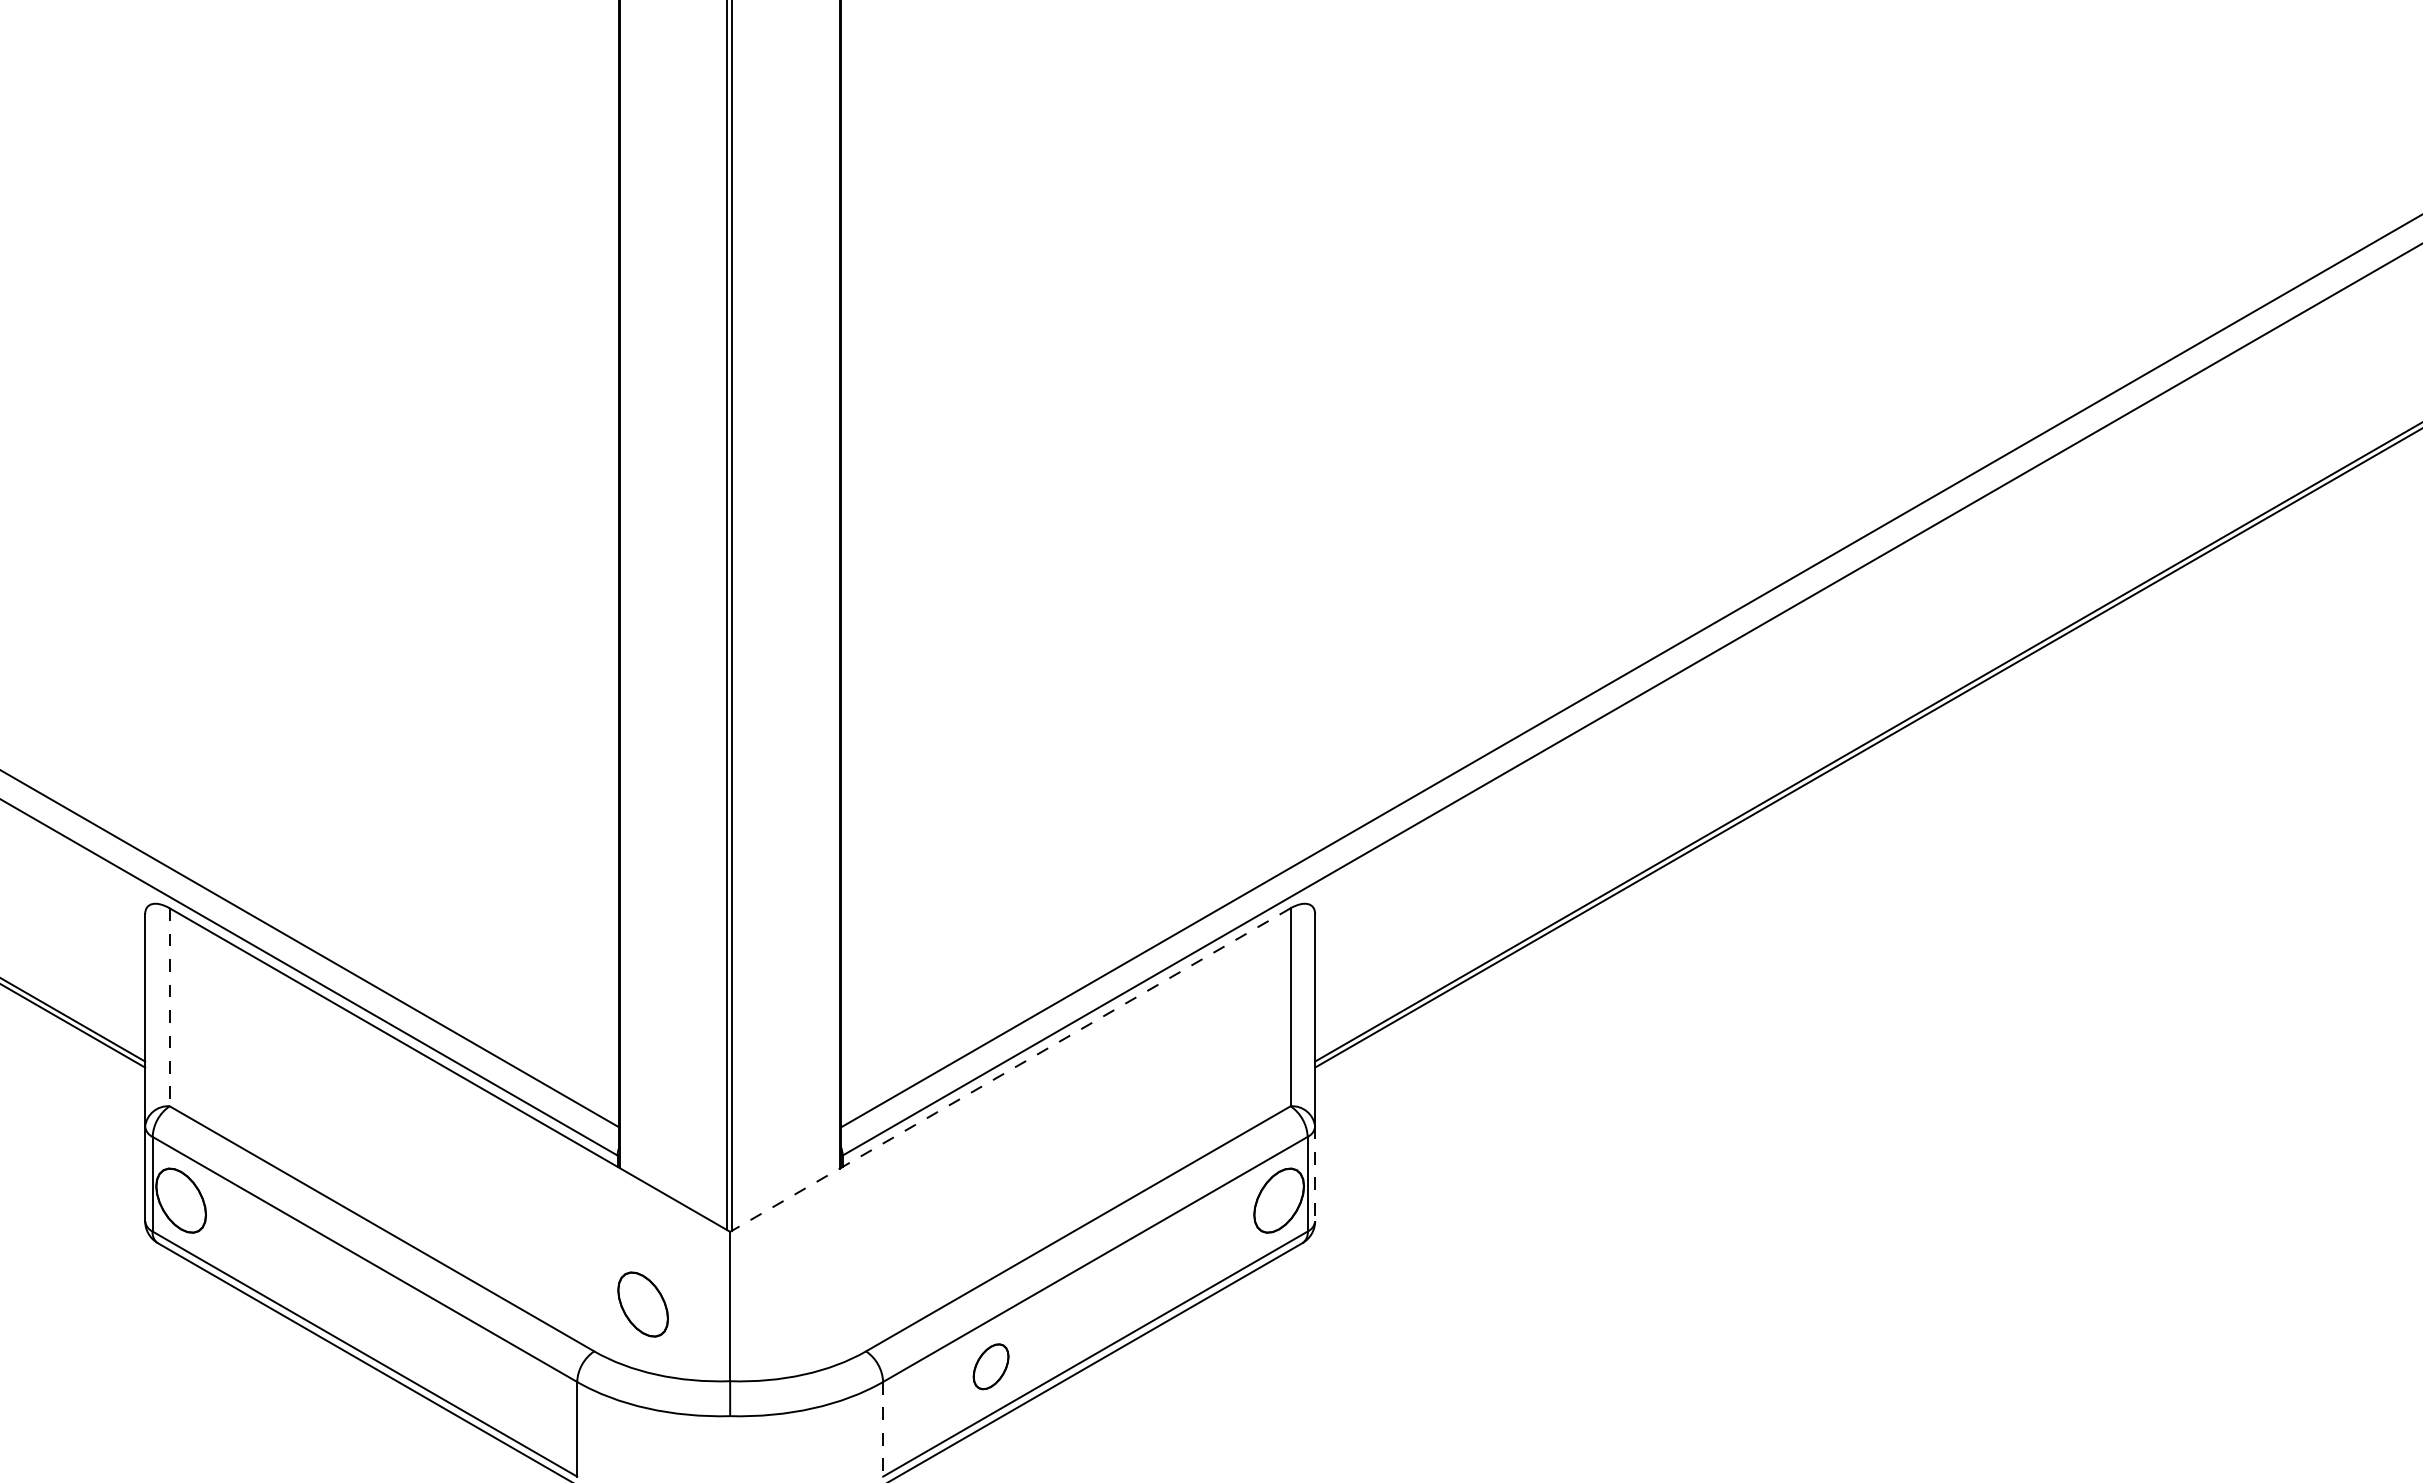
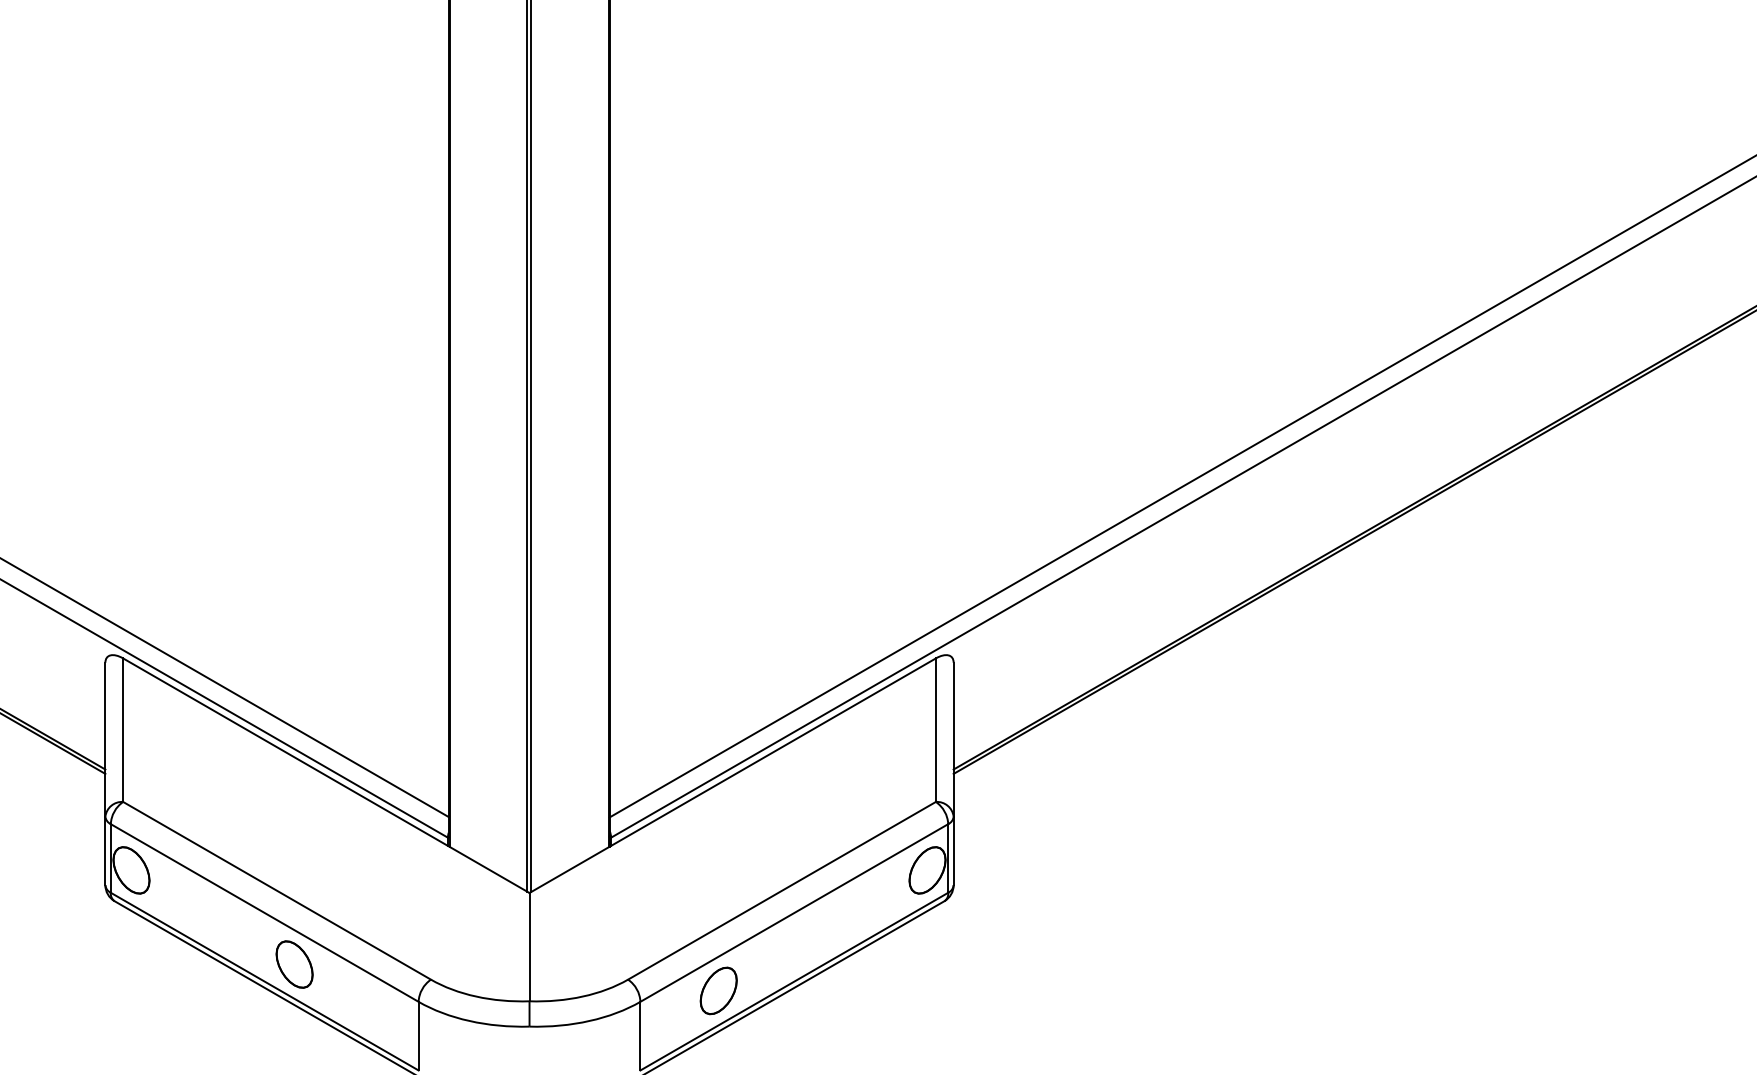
line: (169, 1007) -> (123, 730), dashed -> solid
line: (1010, 1070) -> (732, 776), dashed -> solid
line: (1315, 1174) -> (953, 851), dashed -> solid
part: (642, 1304) -> (294, 964), moved
part: (990, 1366) -> (718, 990), size x1.43
line: (883, 1429) -> (640, 1036), dashed -> solid

